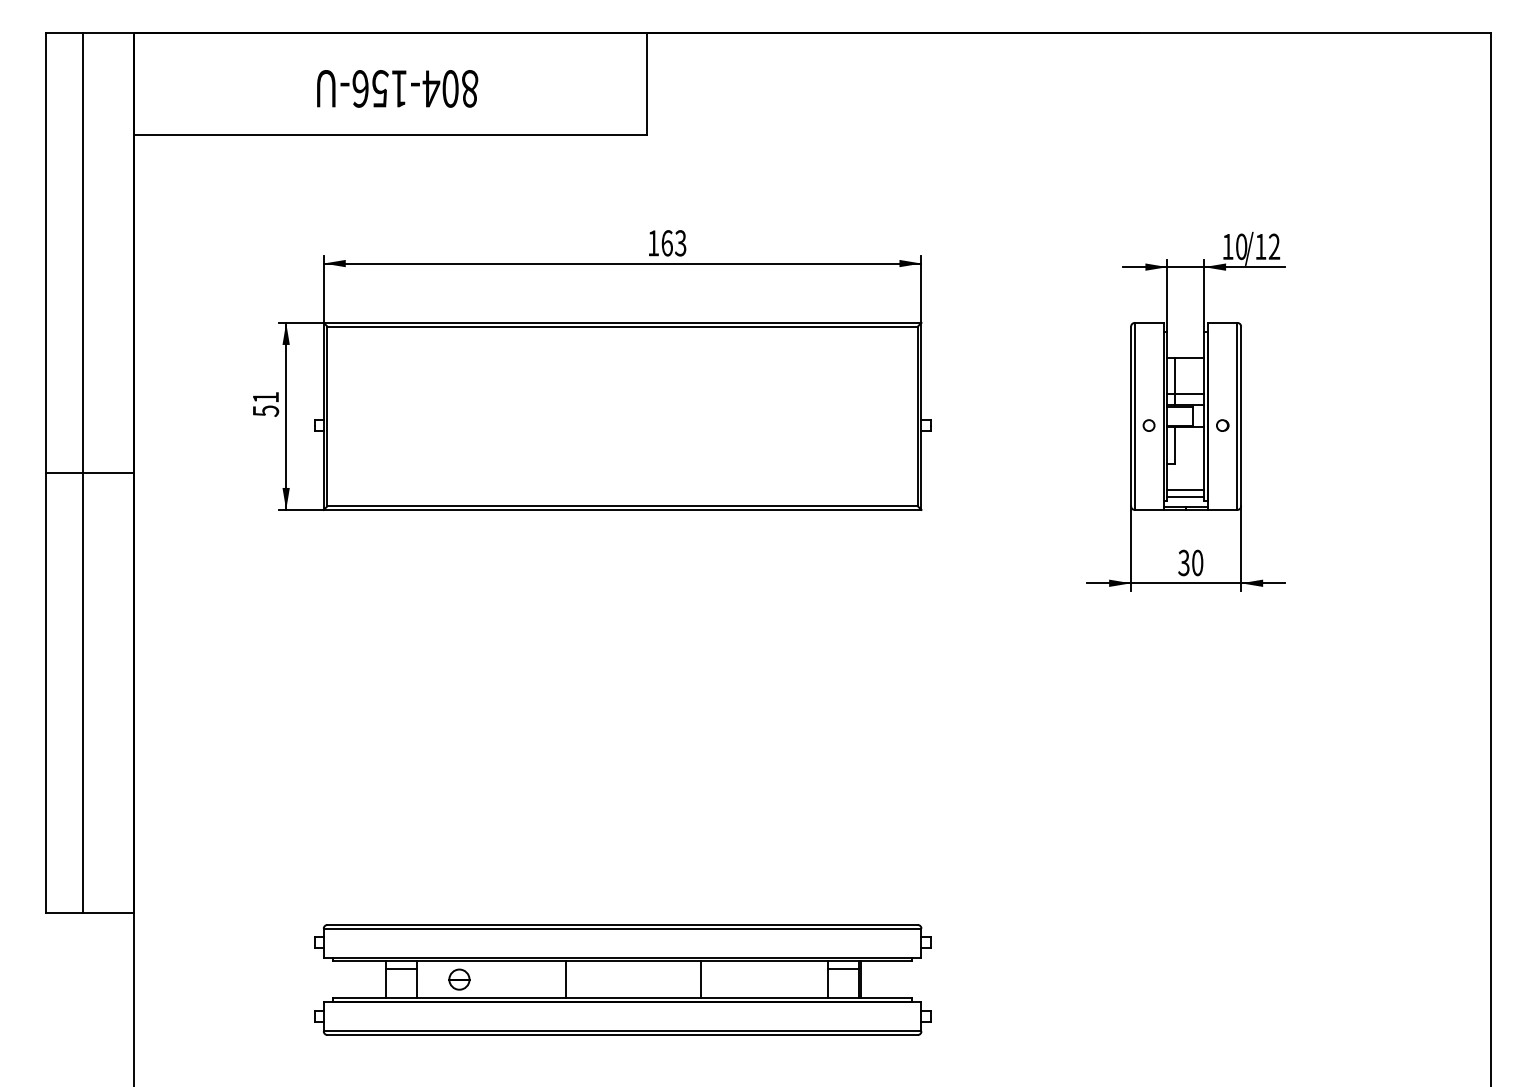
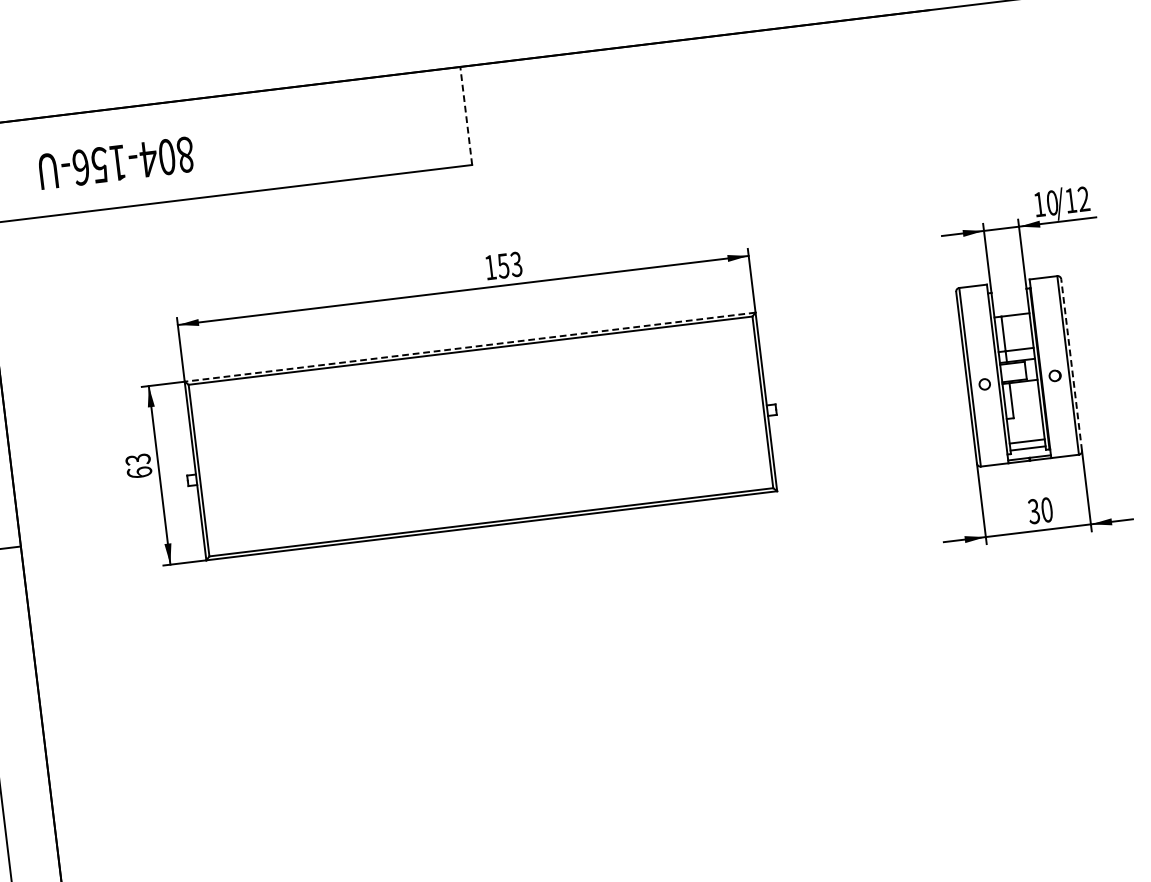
line: (647, 83) -> (466, 115), solid -> dashed
text: (397, 88) -> (116, 162), moved
text: (666, 243) -> (502, 266), 163 -> 153
line: (622, 322) -> (469, 346), solid -> dashed
text: (265, 404) -> (138, 466), 51 -> 63
line: (1241, 416) -> (1072, 365), solid -> dashed

